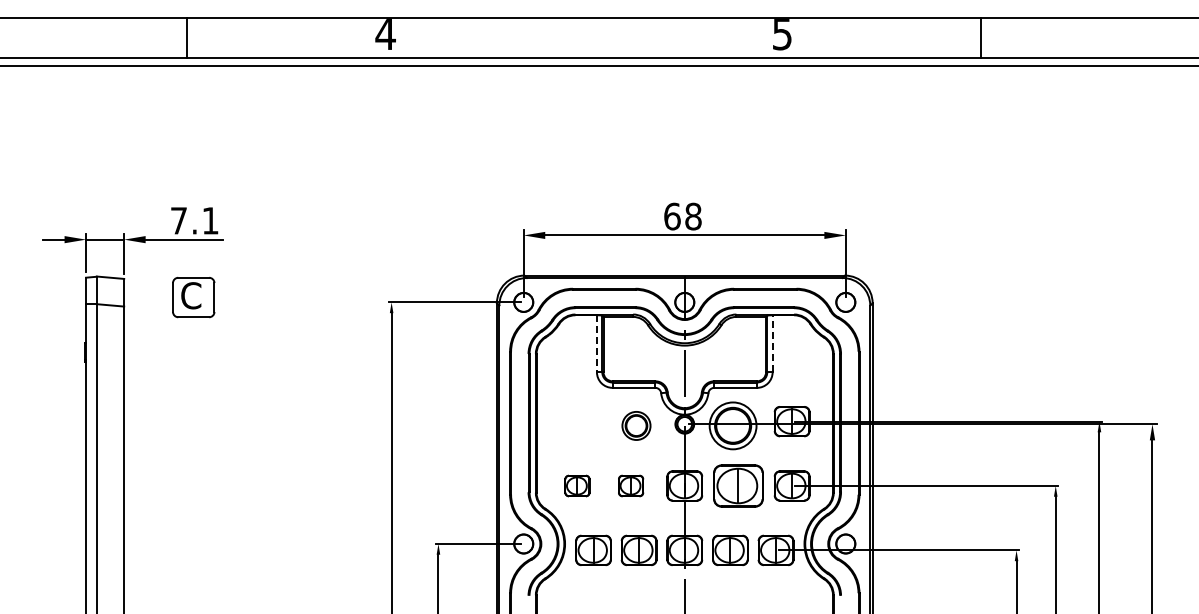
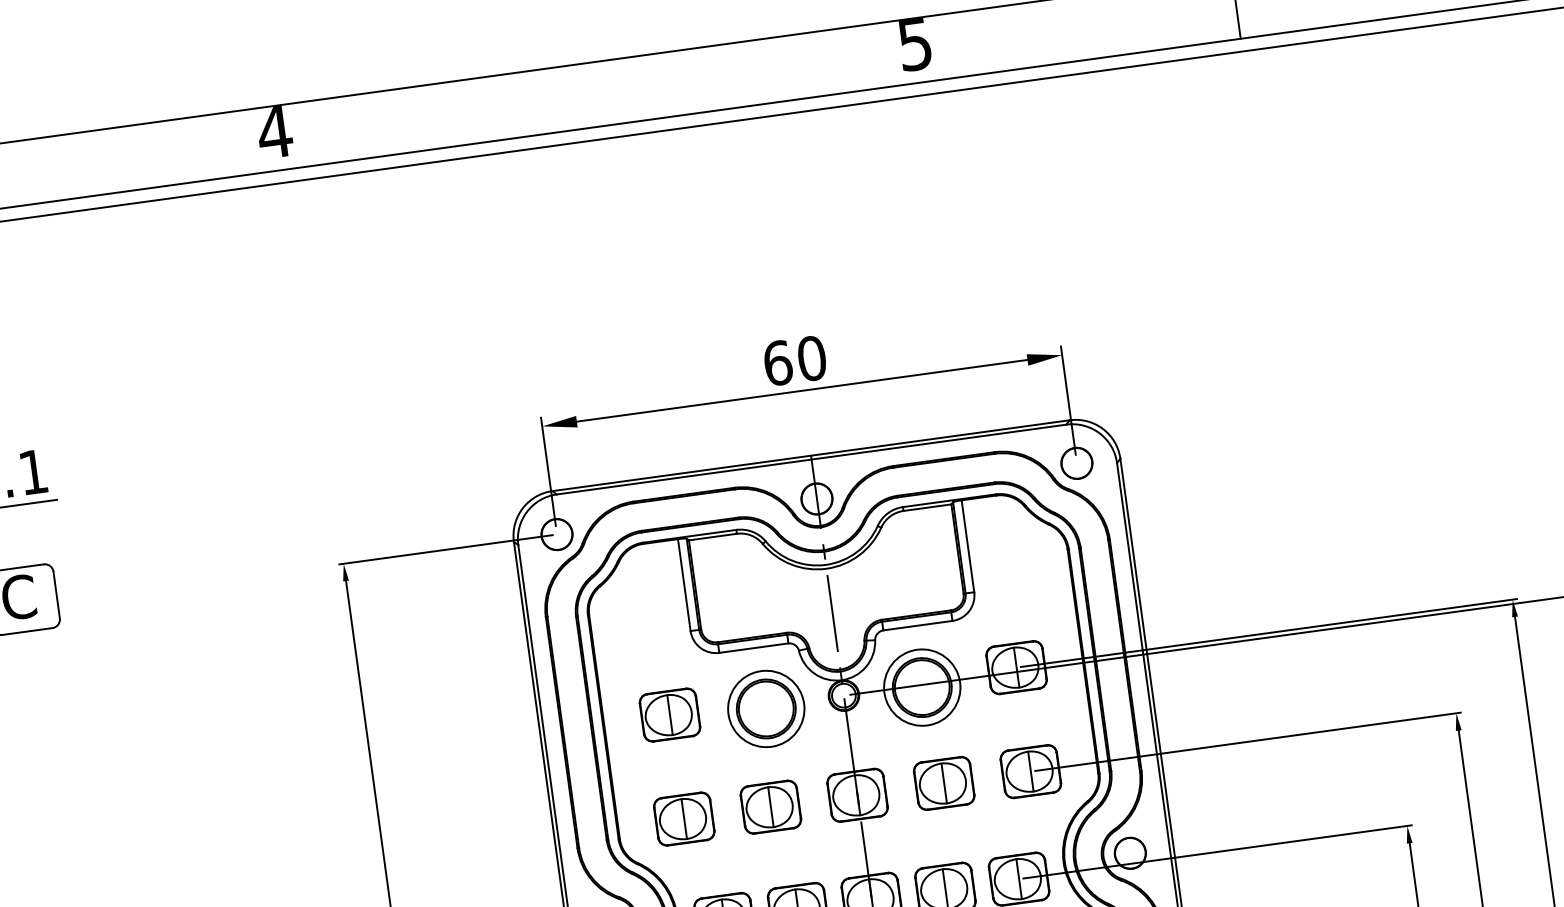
text: (693, 216) -> (812, 358), 68 -> 60
line: (772, 343) -> (967, 545), dashed -> solid
line: (596, 344) -> (683, 586), dashed -> solid
part: (577, 421) -> (670, 714), added
part: (636, 425) -> (766, 708), size x1.67
part: (577, 485) -> (684, 818), size x1.43
part: (630, 485) -> (769, 806), size x1.43
part: (738, 485) -> (944, 782), size x0.71

